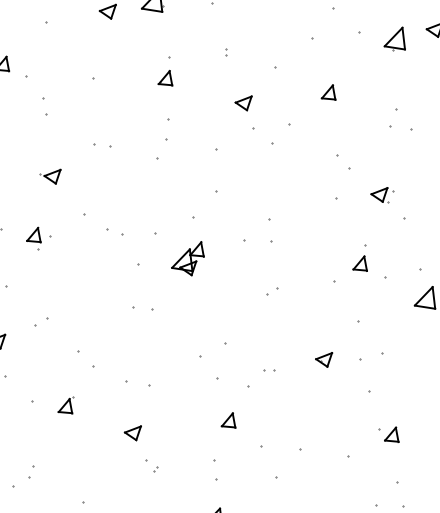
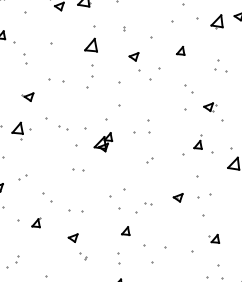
part: (164, 71) -> (90, 39), size x1.6
part: (102, 144) -> (56, 79), size x1.6
part: (38, 239) -> (21, 131), size x1.4

